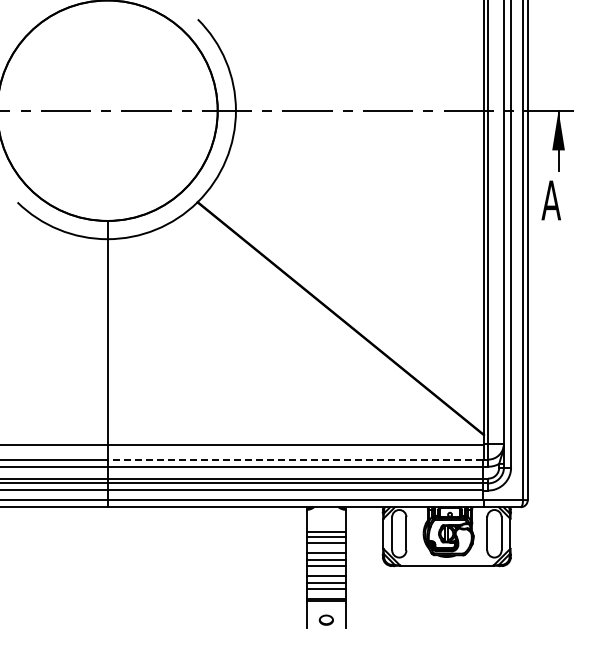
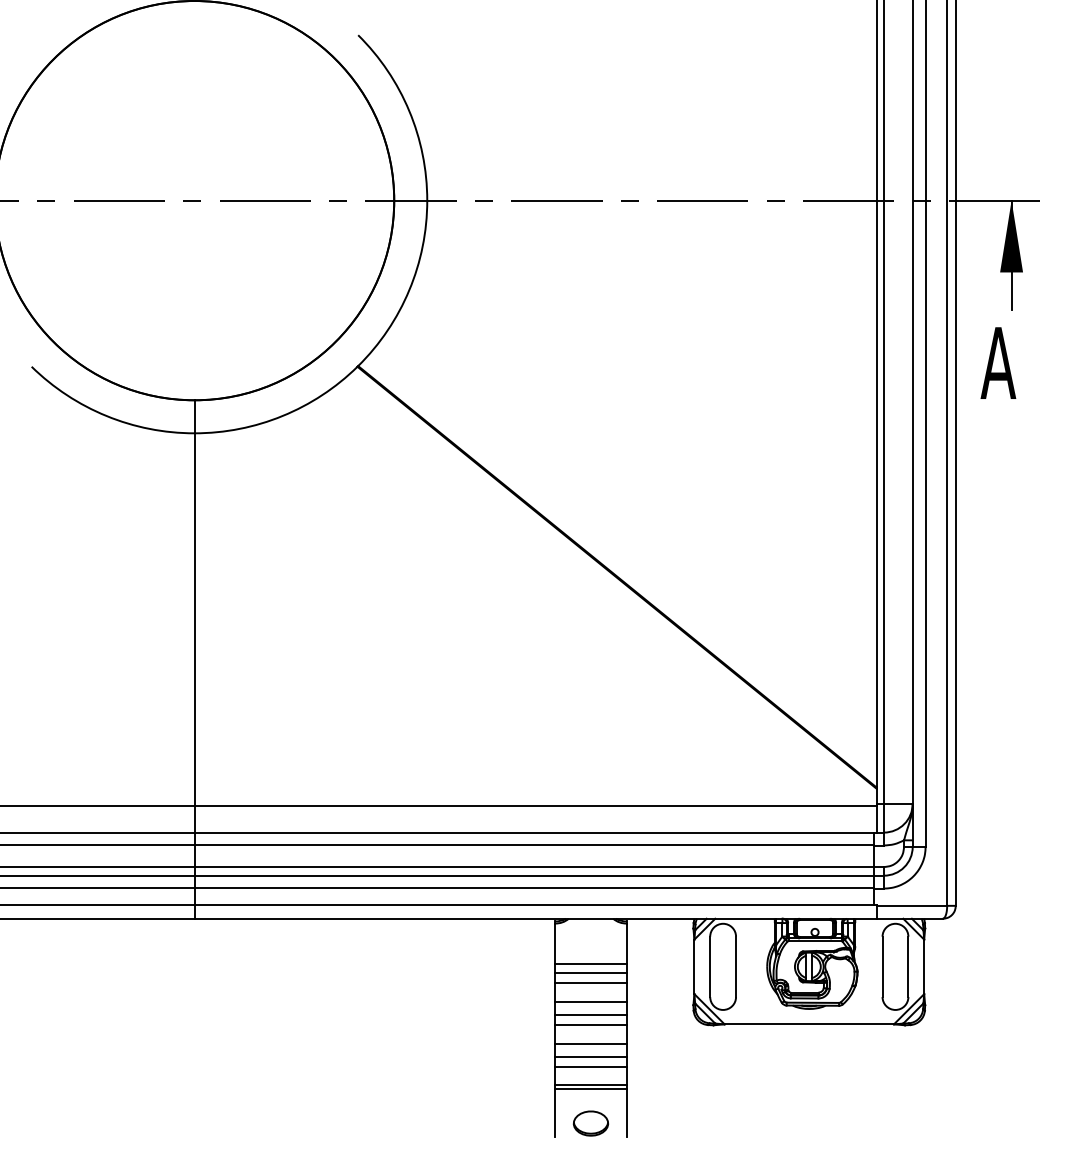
line: (295, 459) -> (535, 832), dashed -> solid
part: (326, 619) -> (591, 1122), size x1.43

